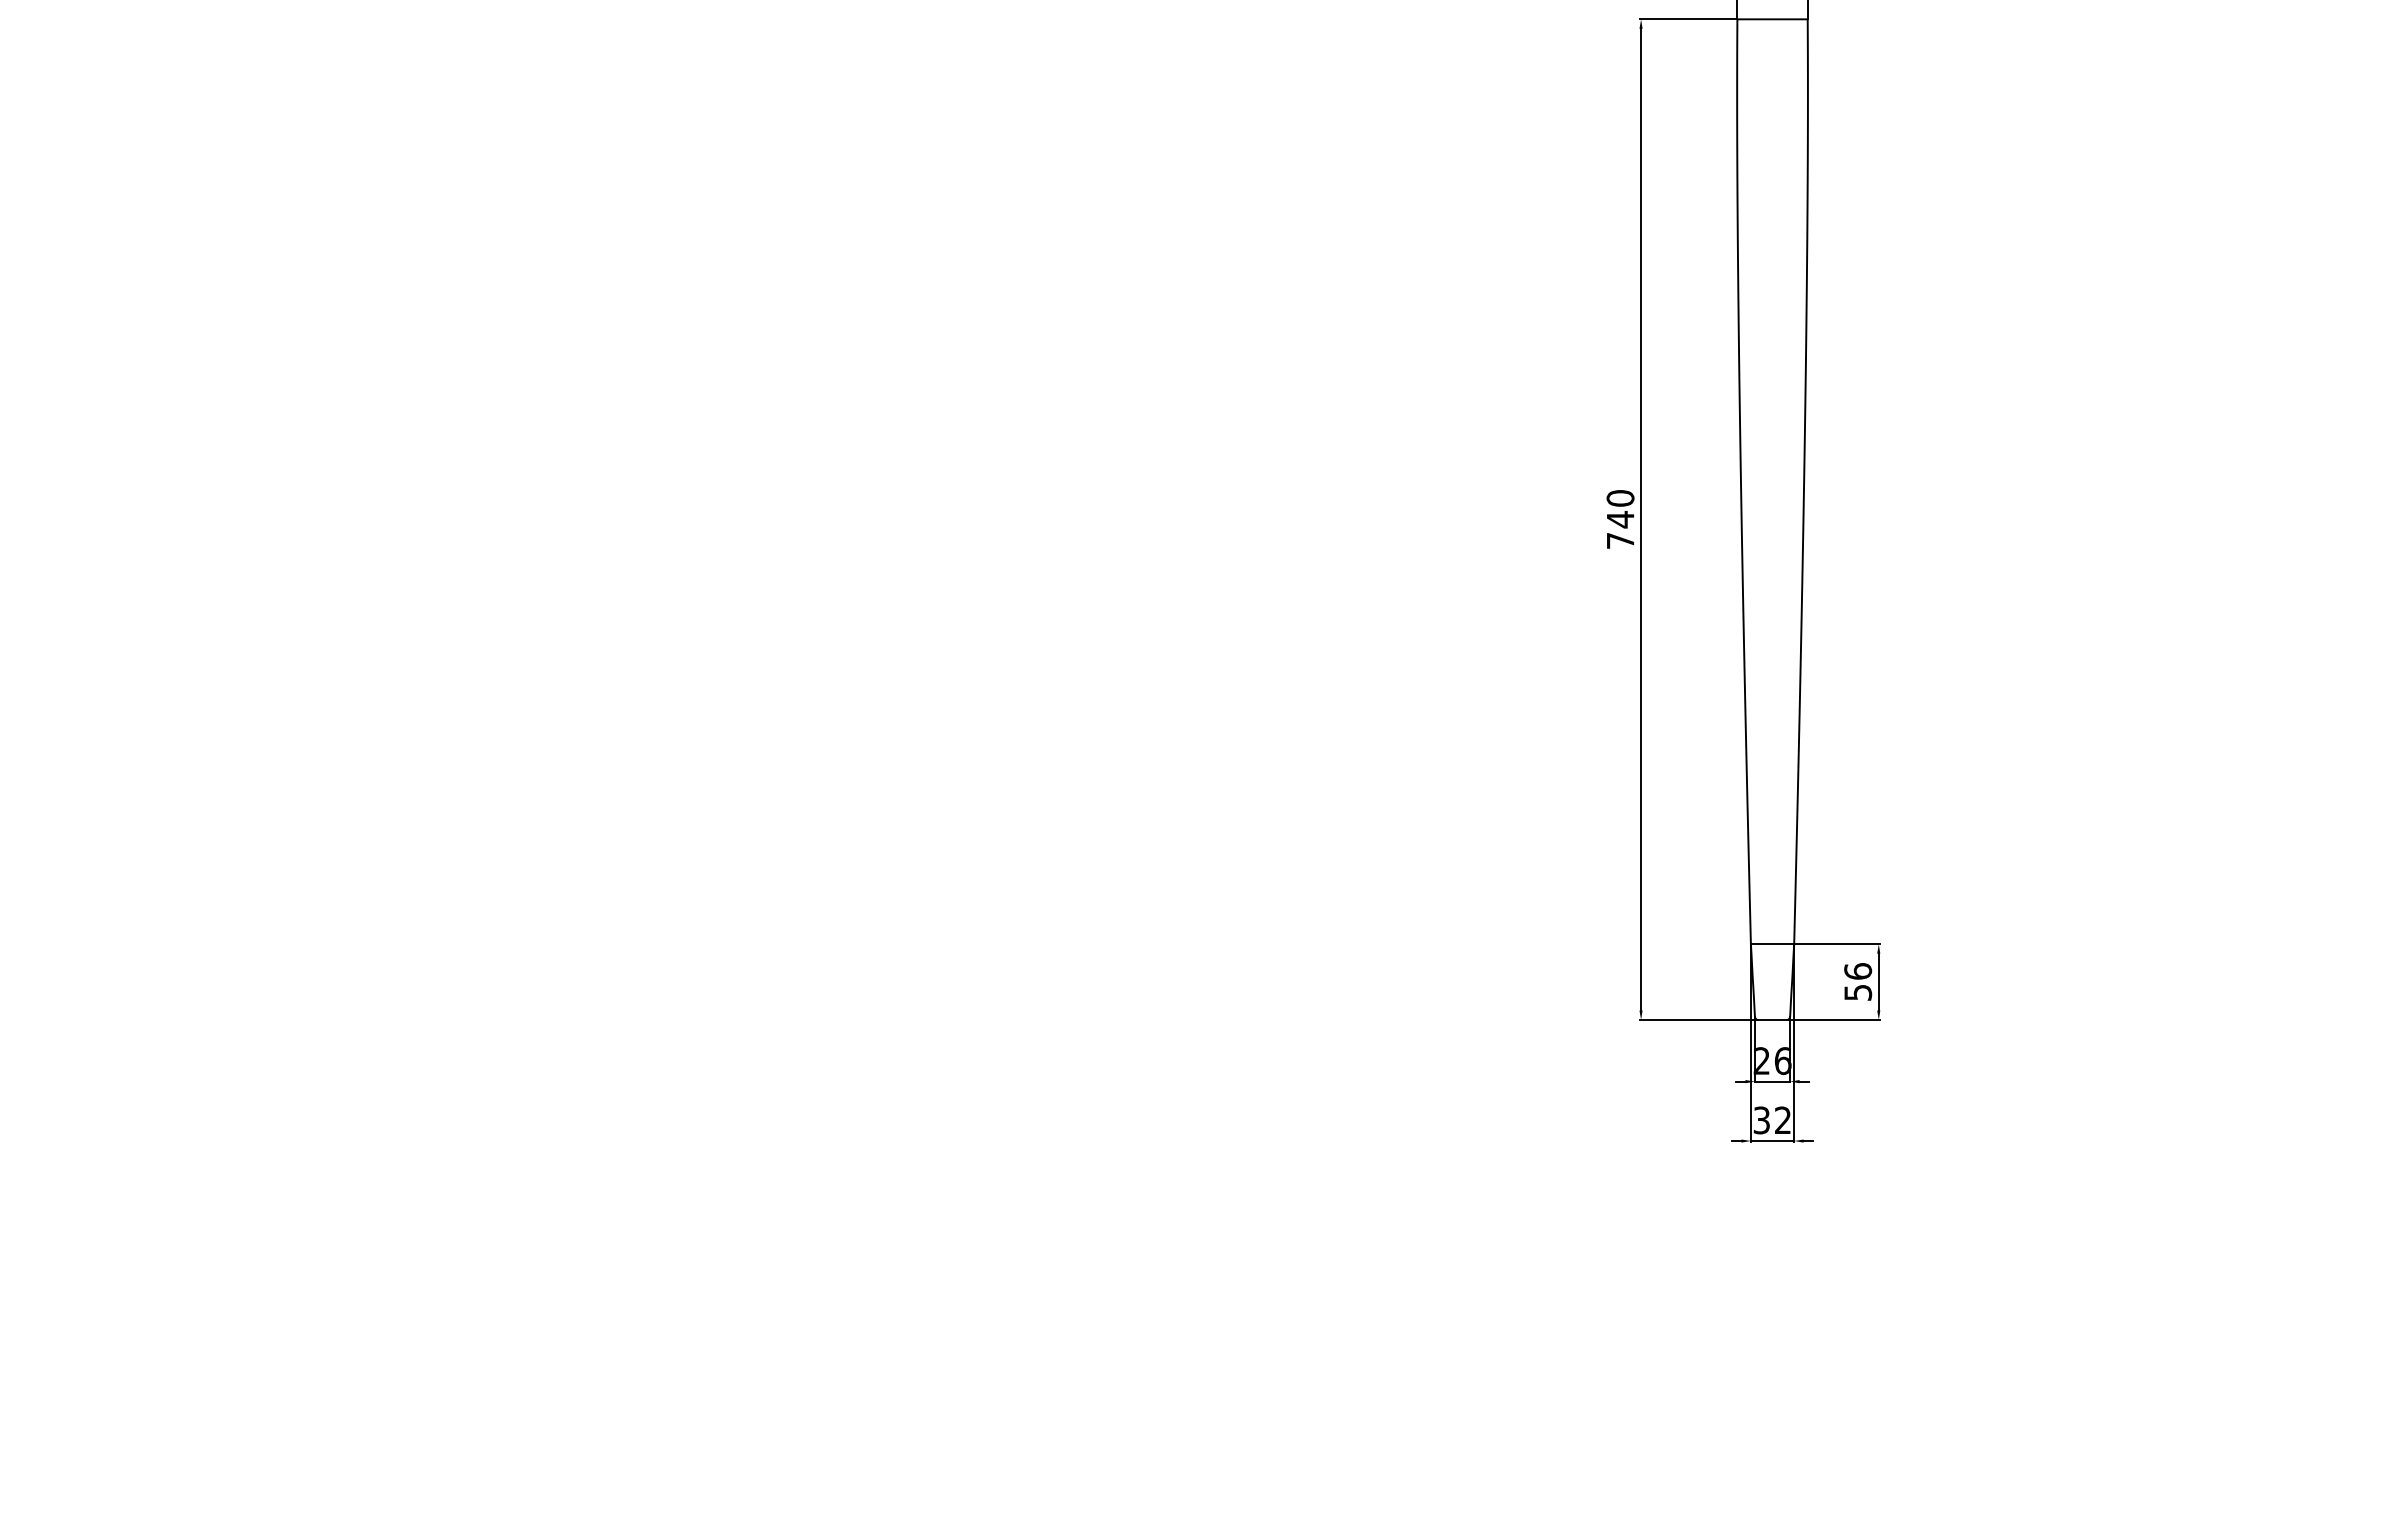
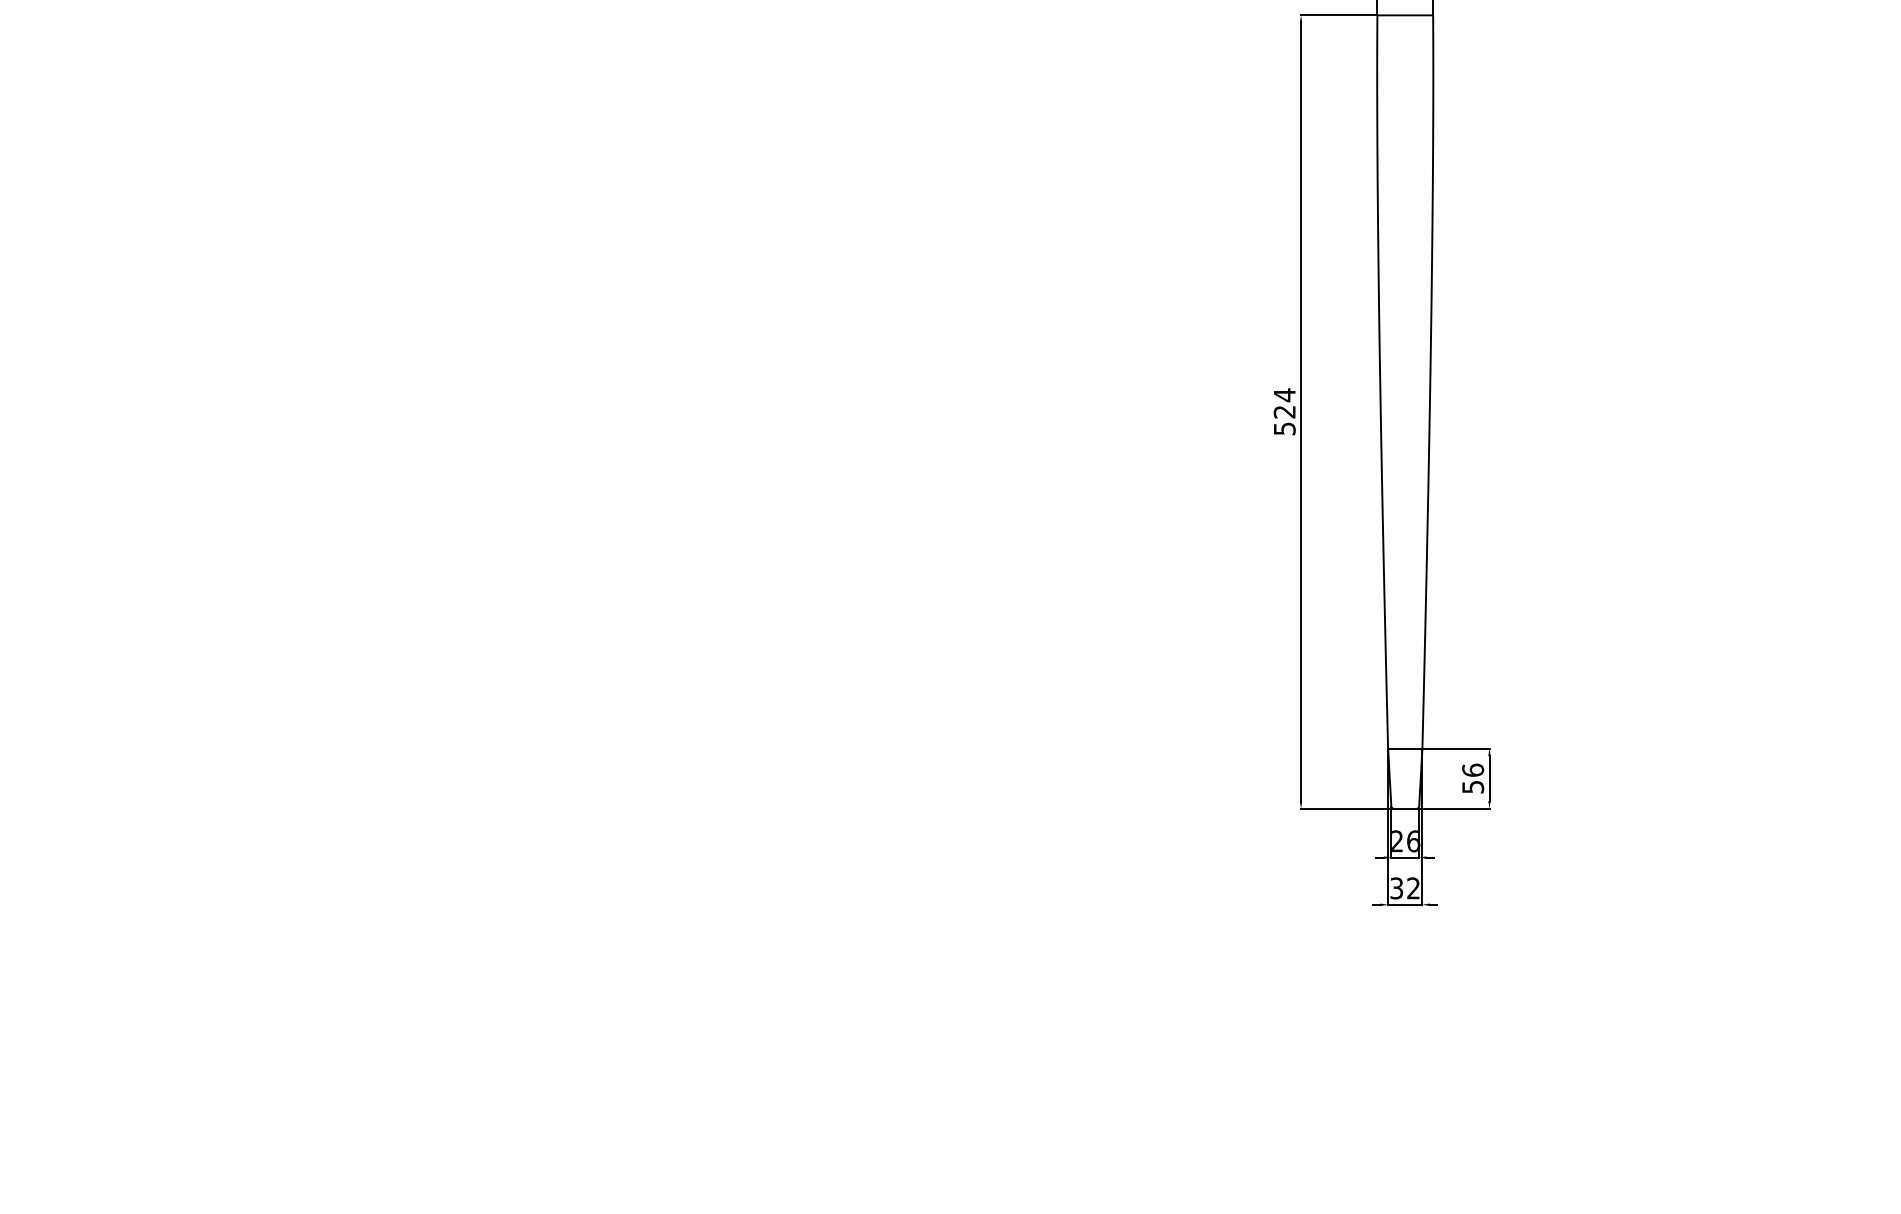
text: (1620, 518) -> (1284, 411), 740 -> 524

